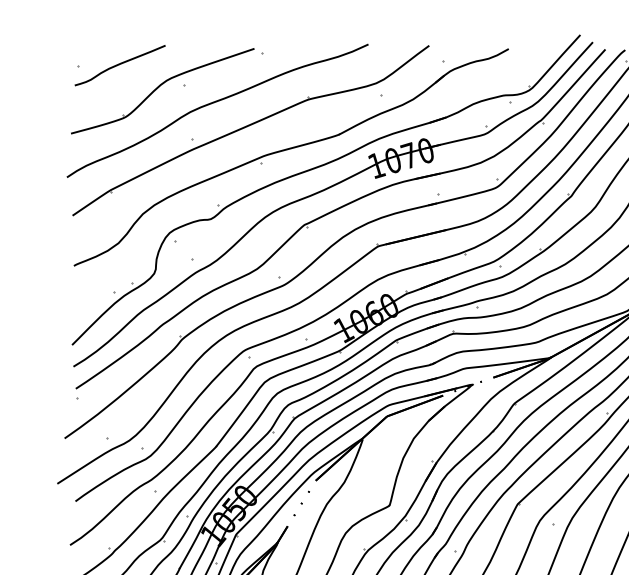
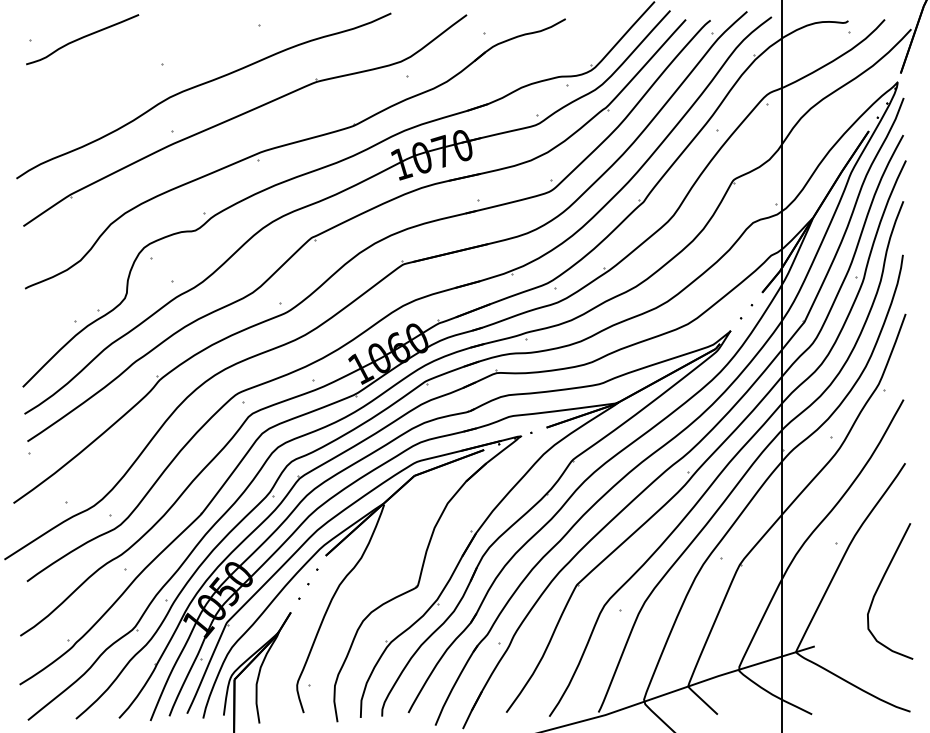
part: (159, 87) -> (131, 66), removed

